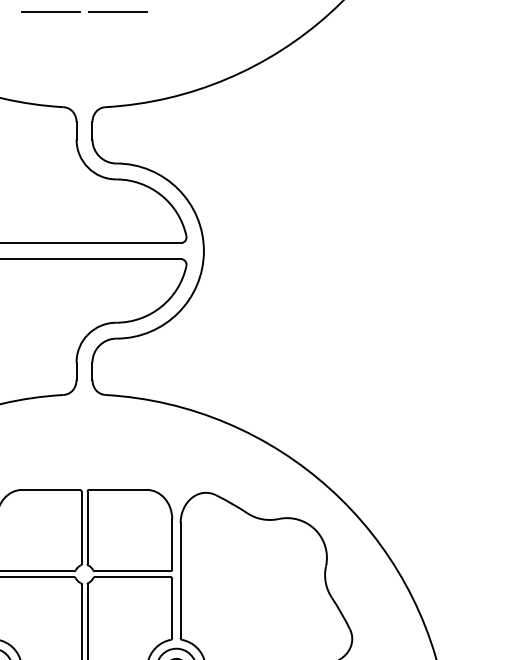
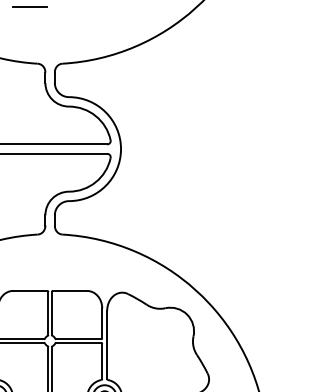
line: (117, 12) -> (69, 7), removed

